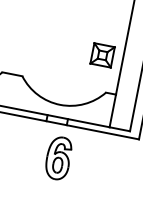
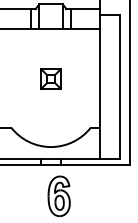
part: (102, 54) -> (50, 78), moved

